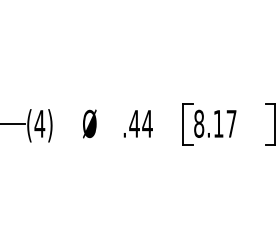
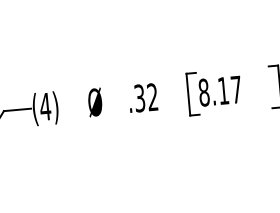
text: (140, 123) -> (145, 97), .44 -> .32

